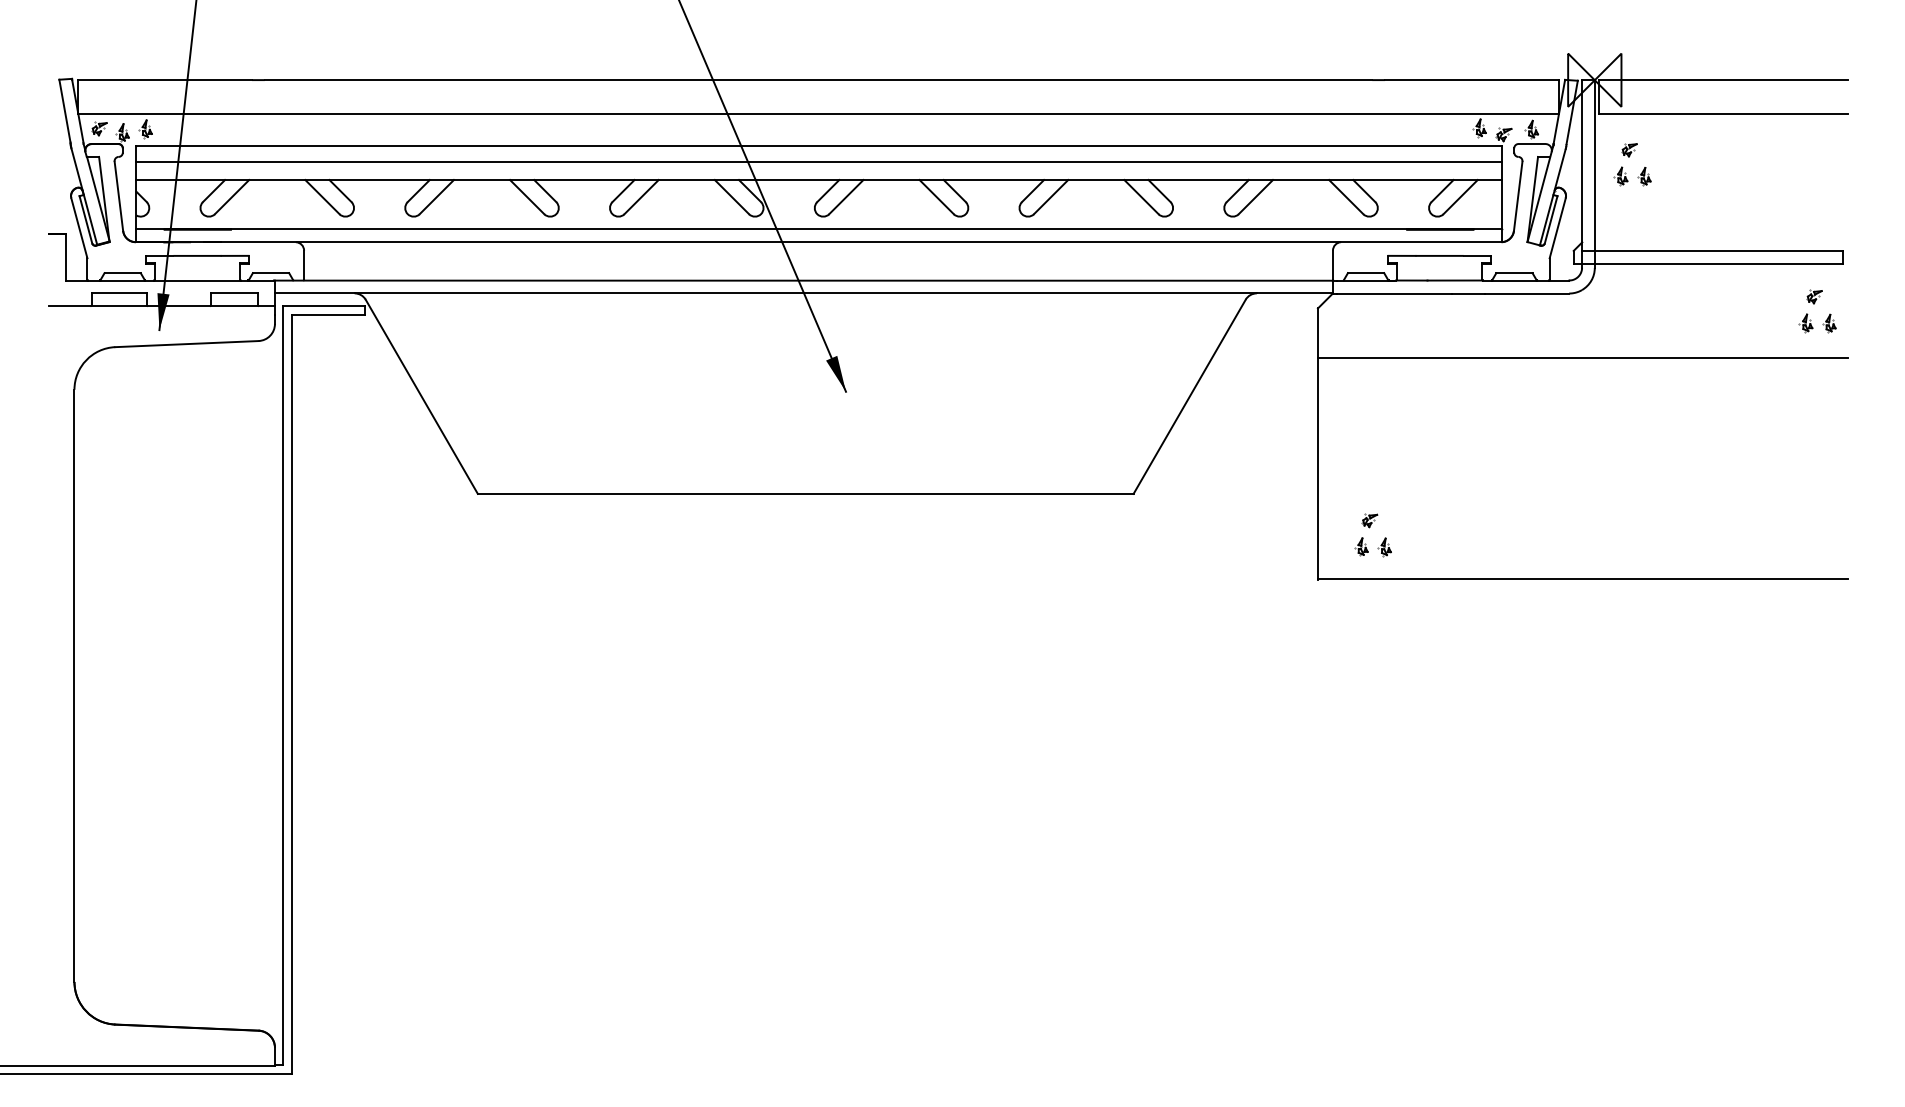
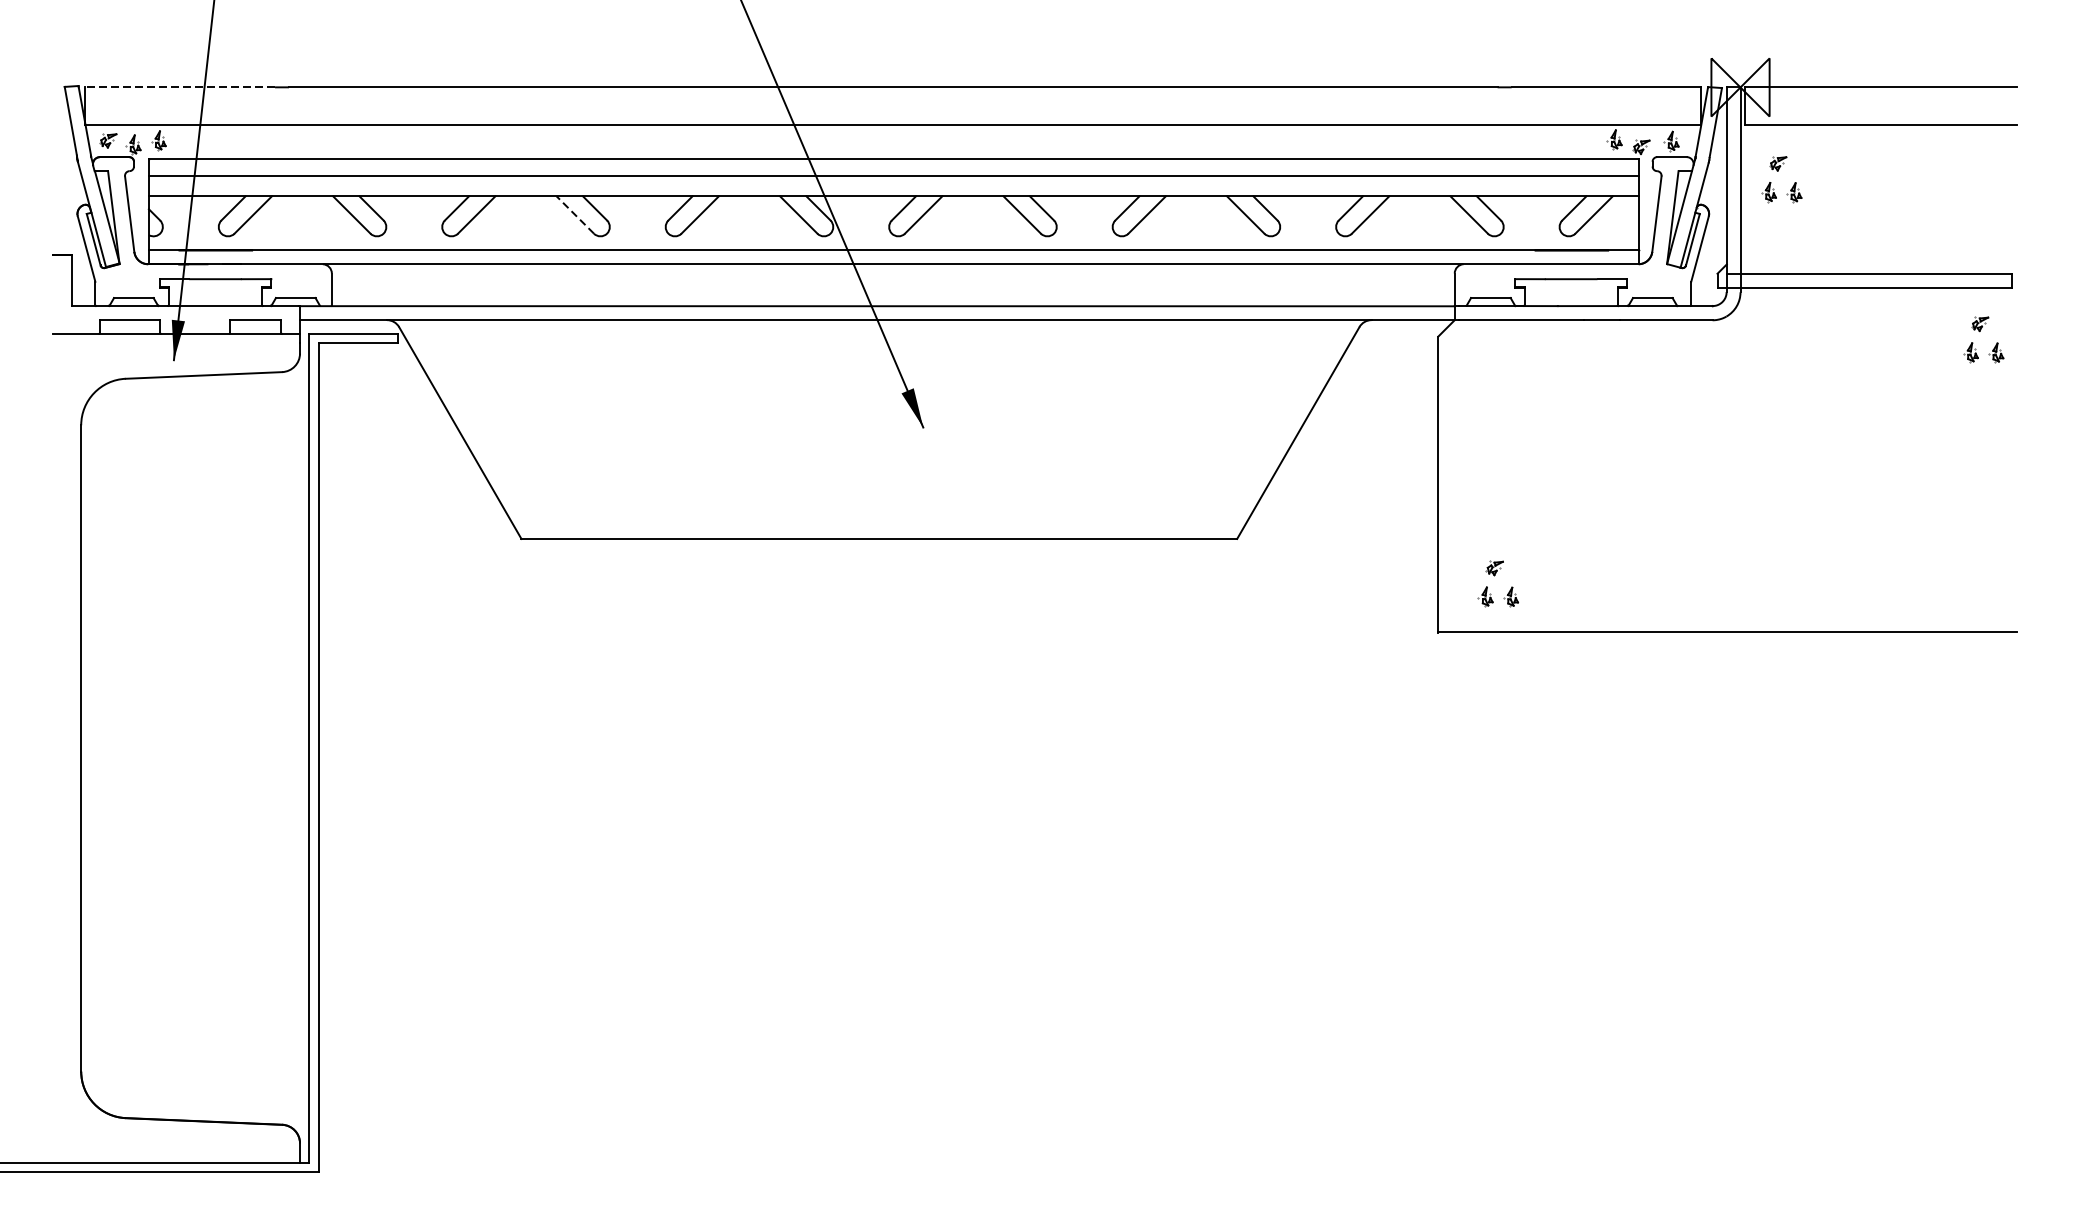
line: (165, 80) -> (180, 87), solid -> dashed
line: (526, 196) -> (574, 214), solid -> dashed
line: (1582, 357) -> (1727, 390), removed

